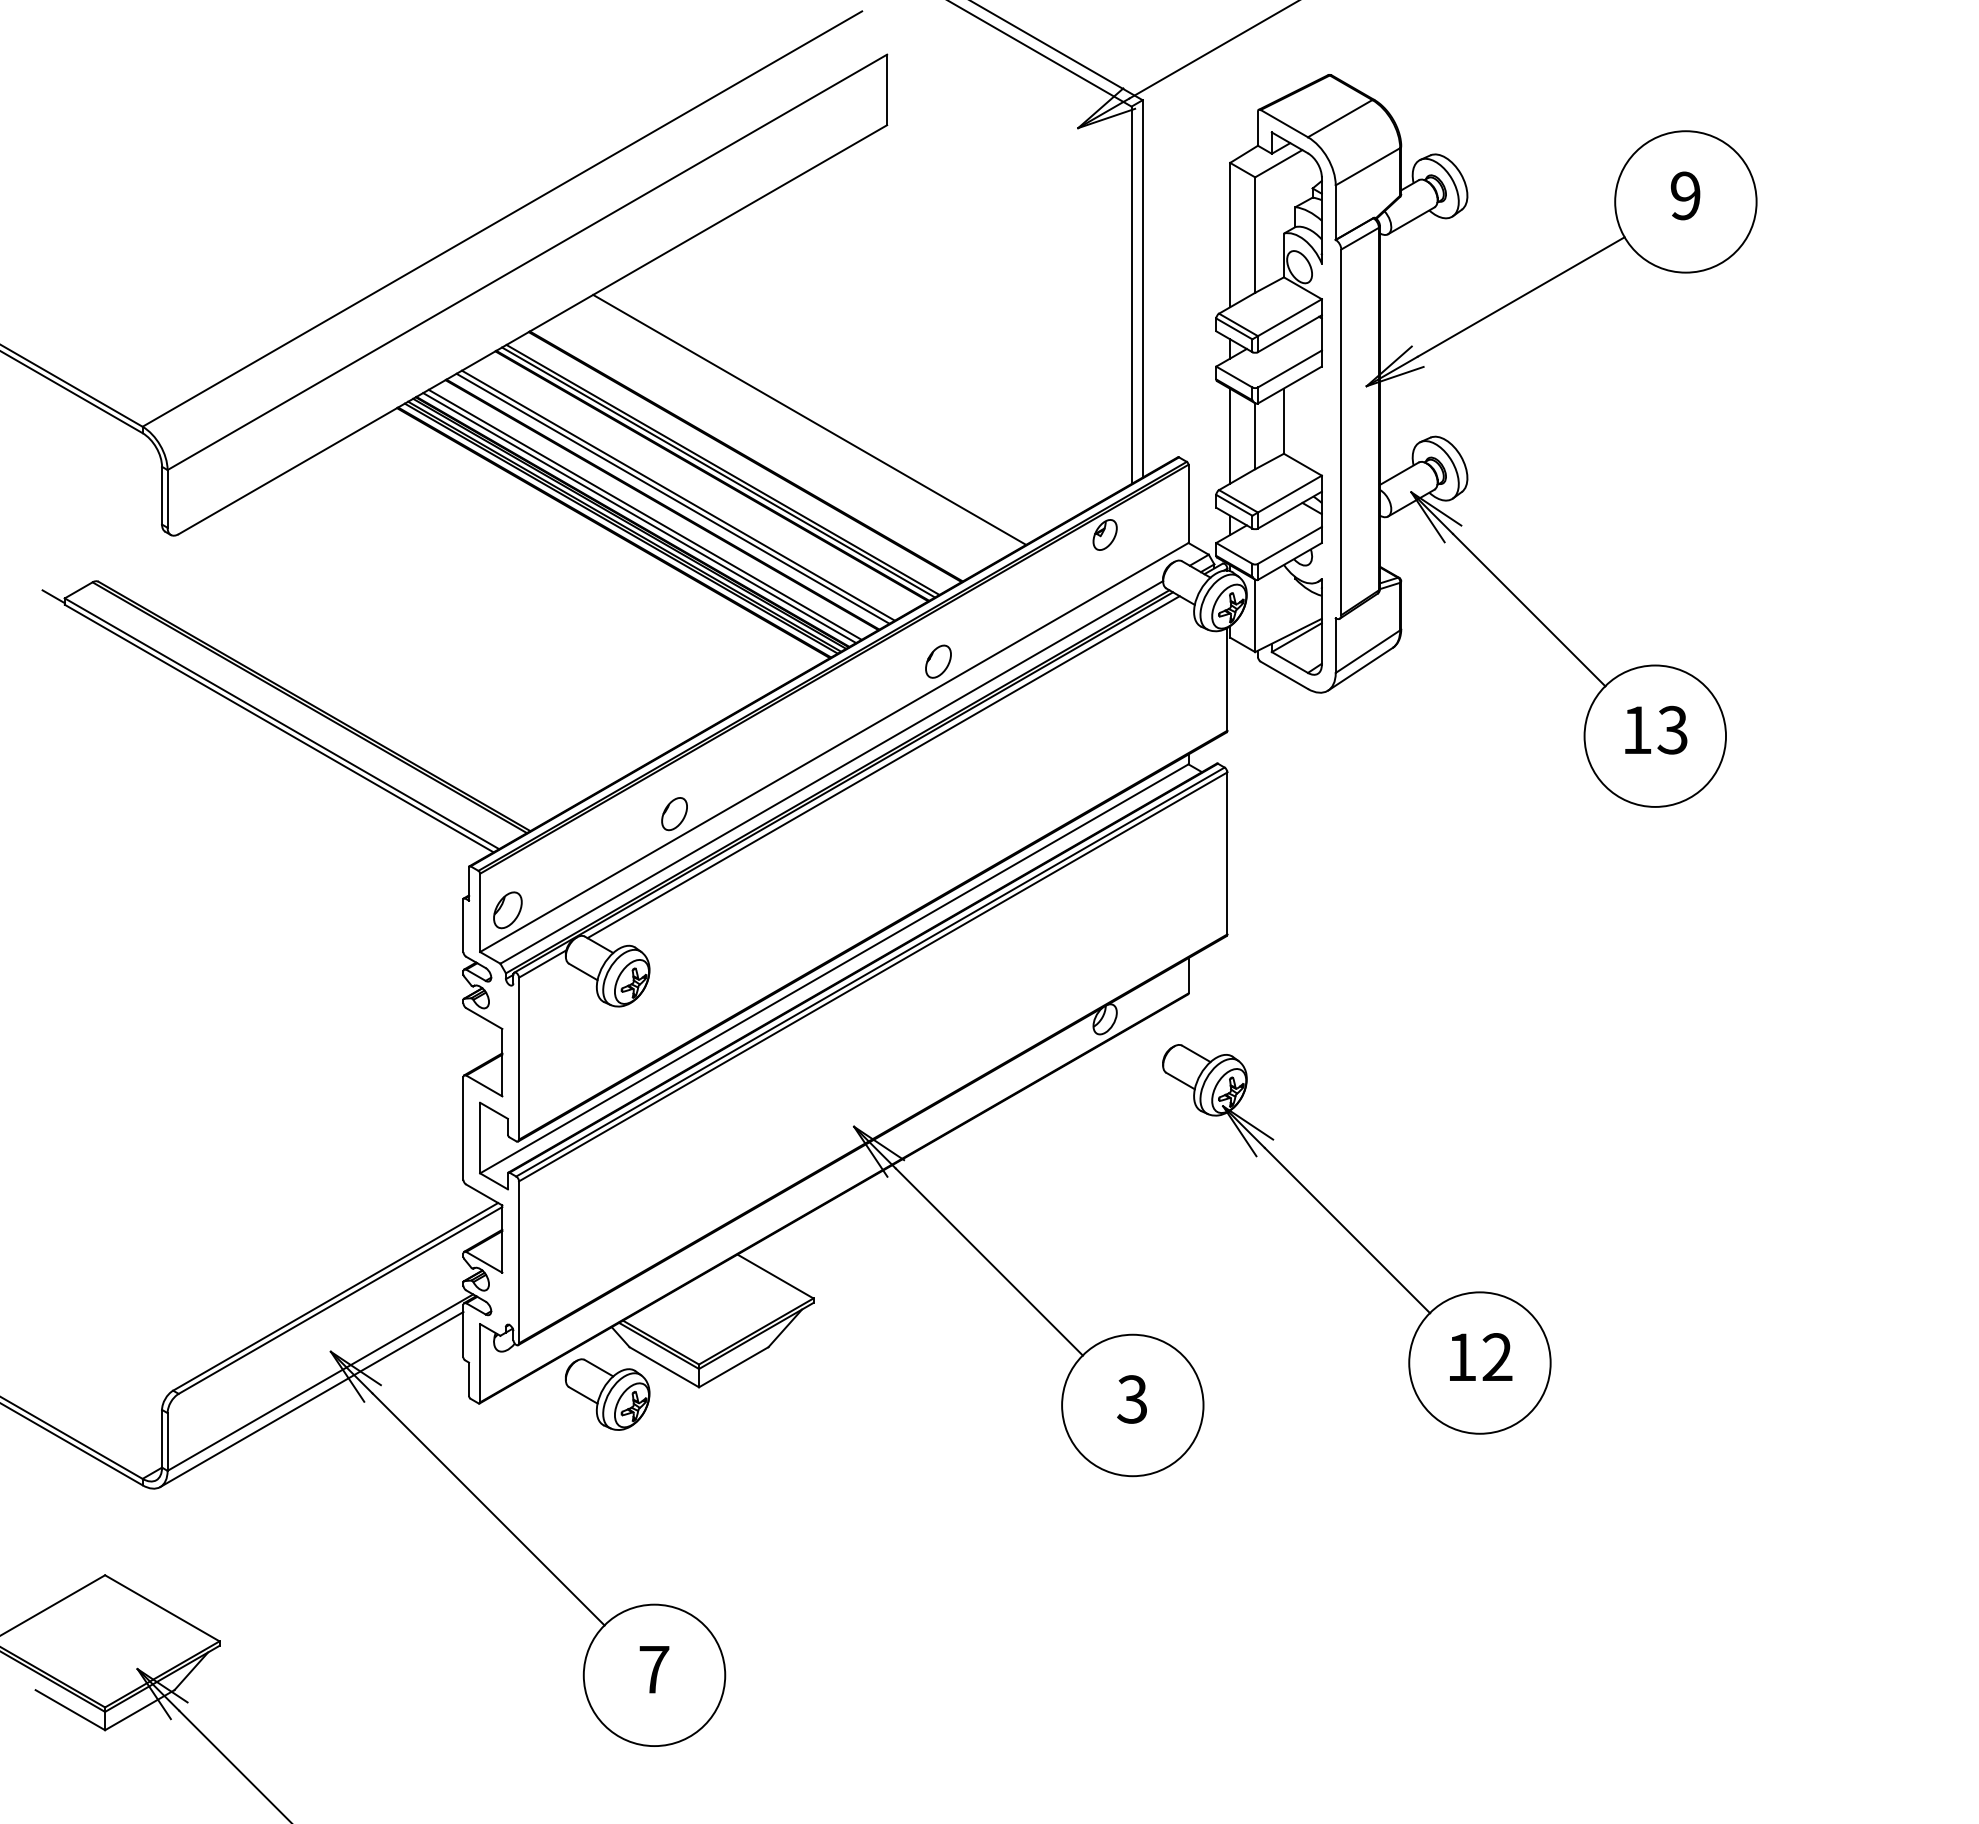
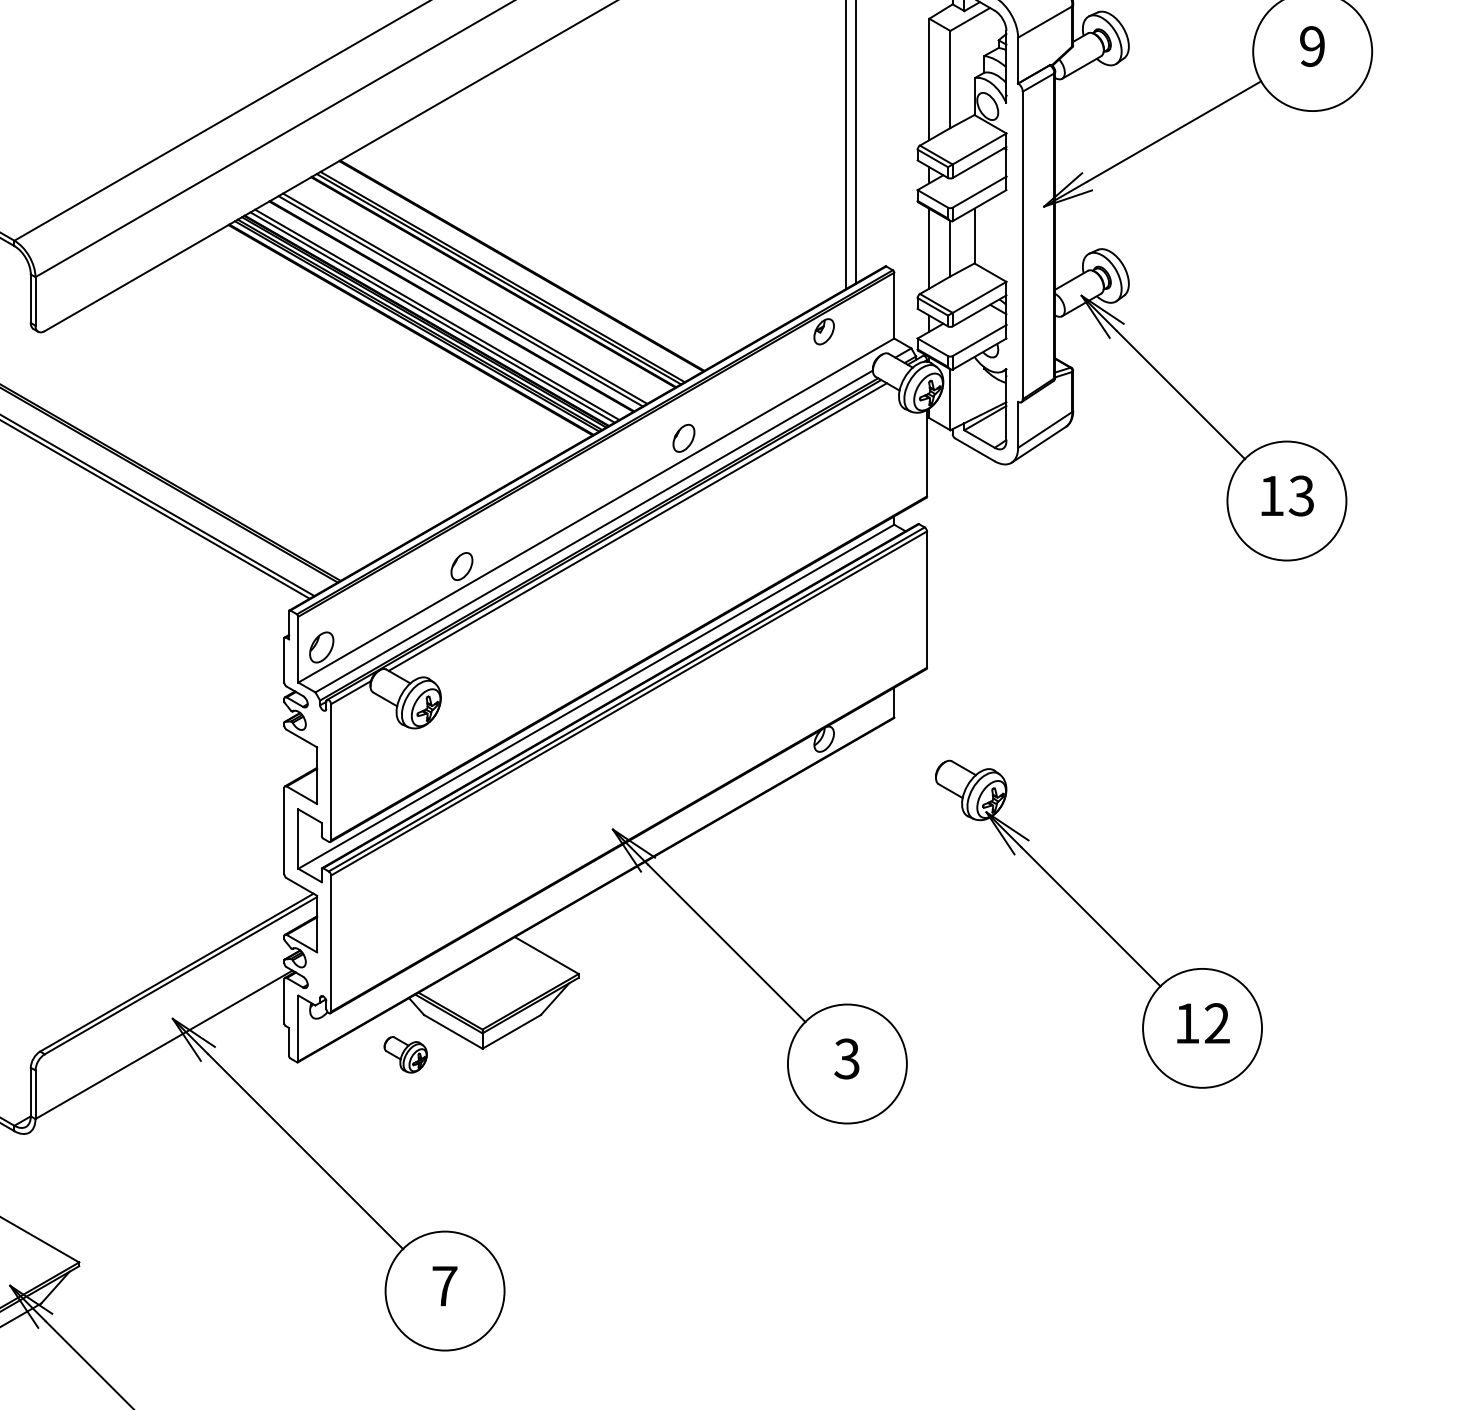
line: (809, 419) -> (575, 234), removed
part: (1356, 1239) -> (1098, 924), moved
part: (607, 1394) -> (405, 1054), size x0.6
line: (311, 1399) -> (156, 1059), removed

